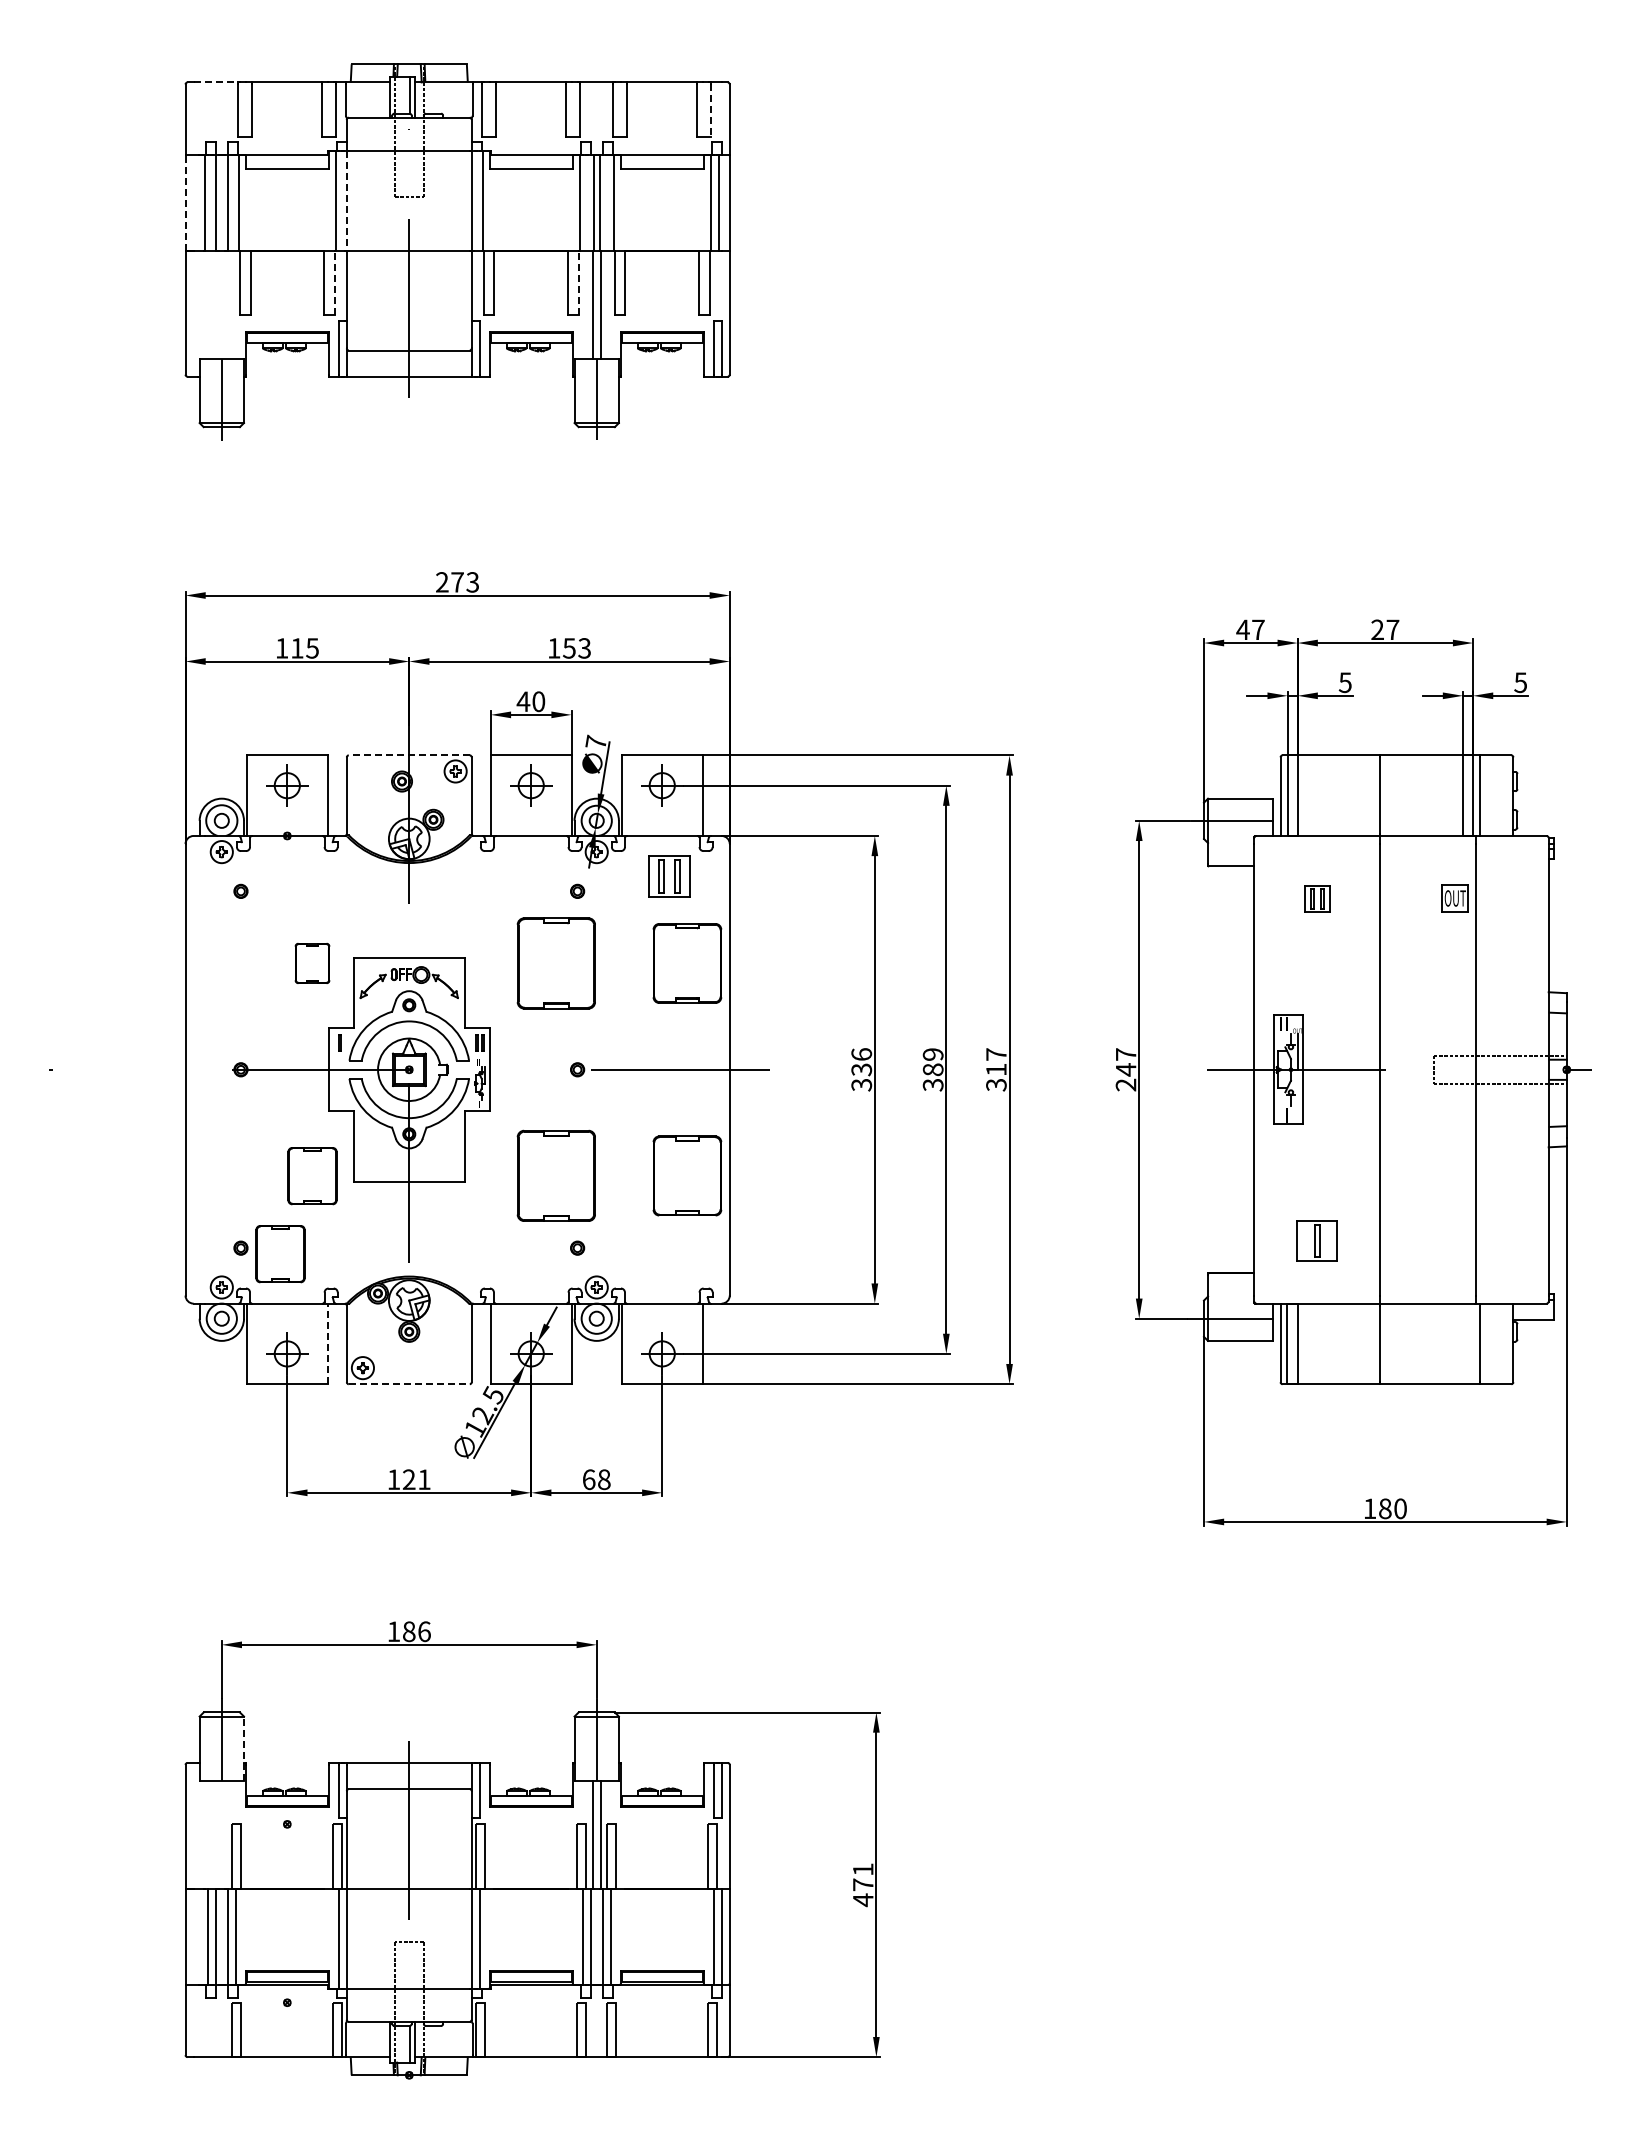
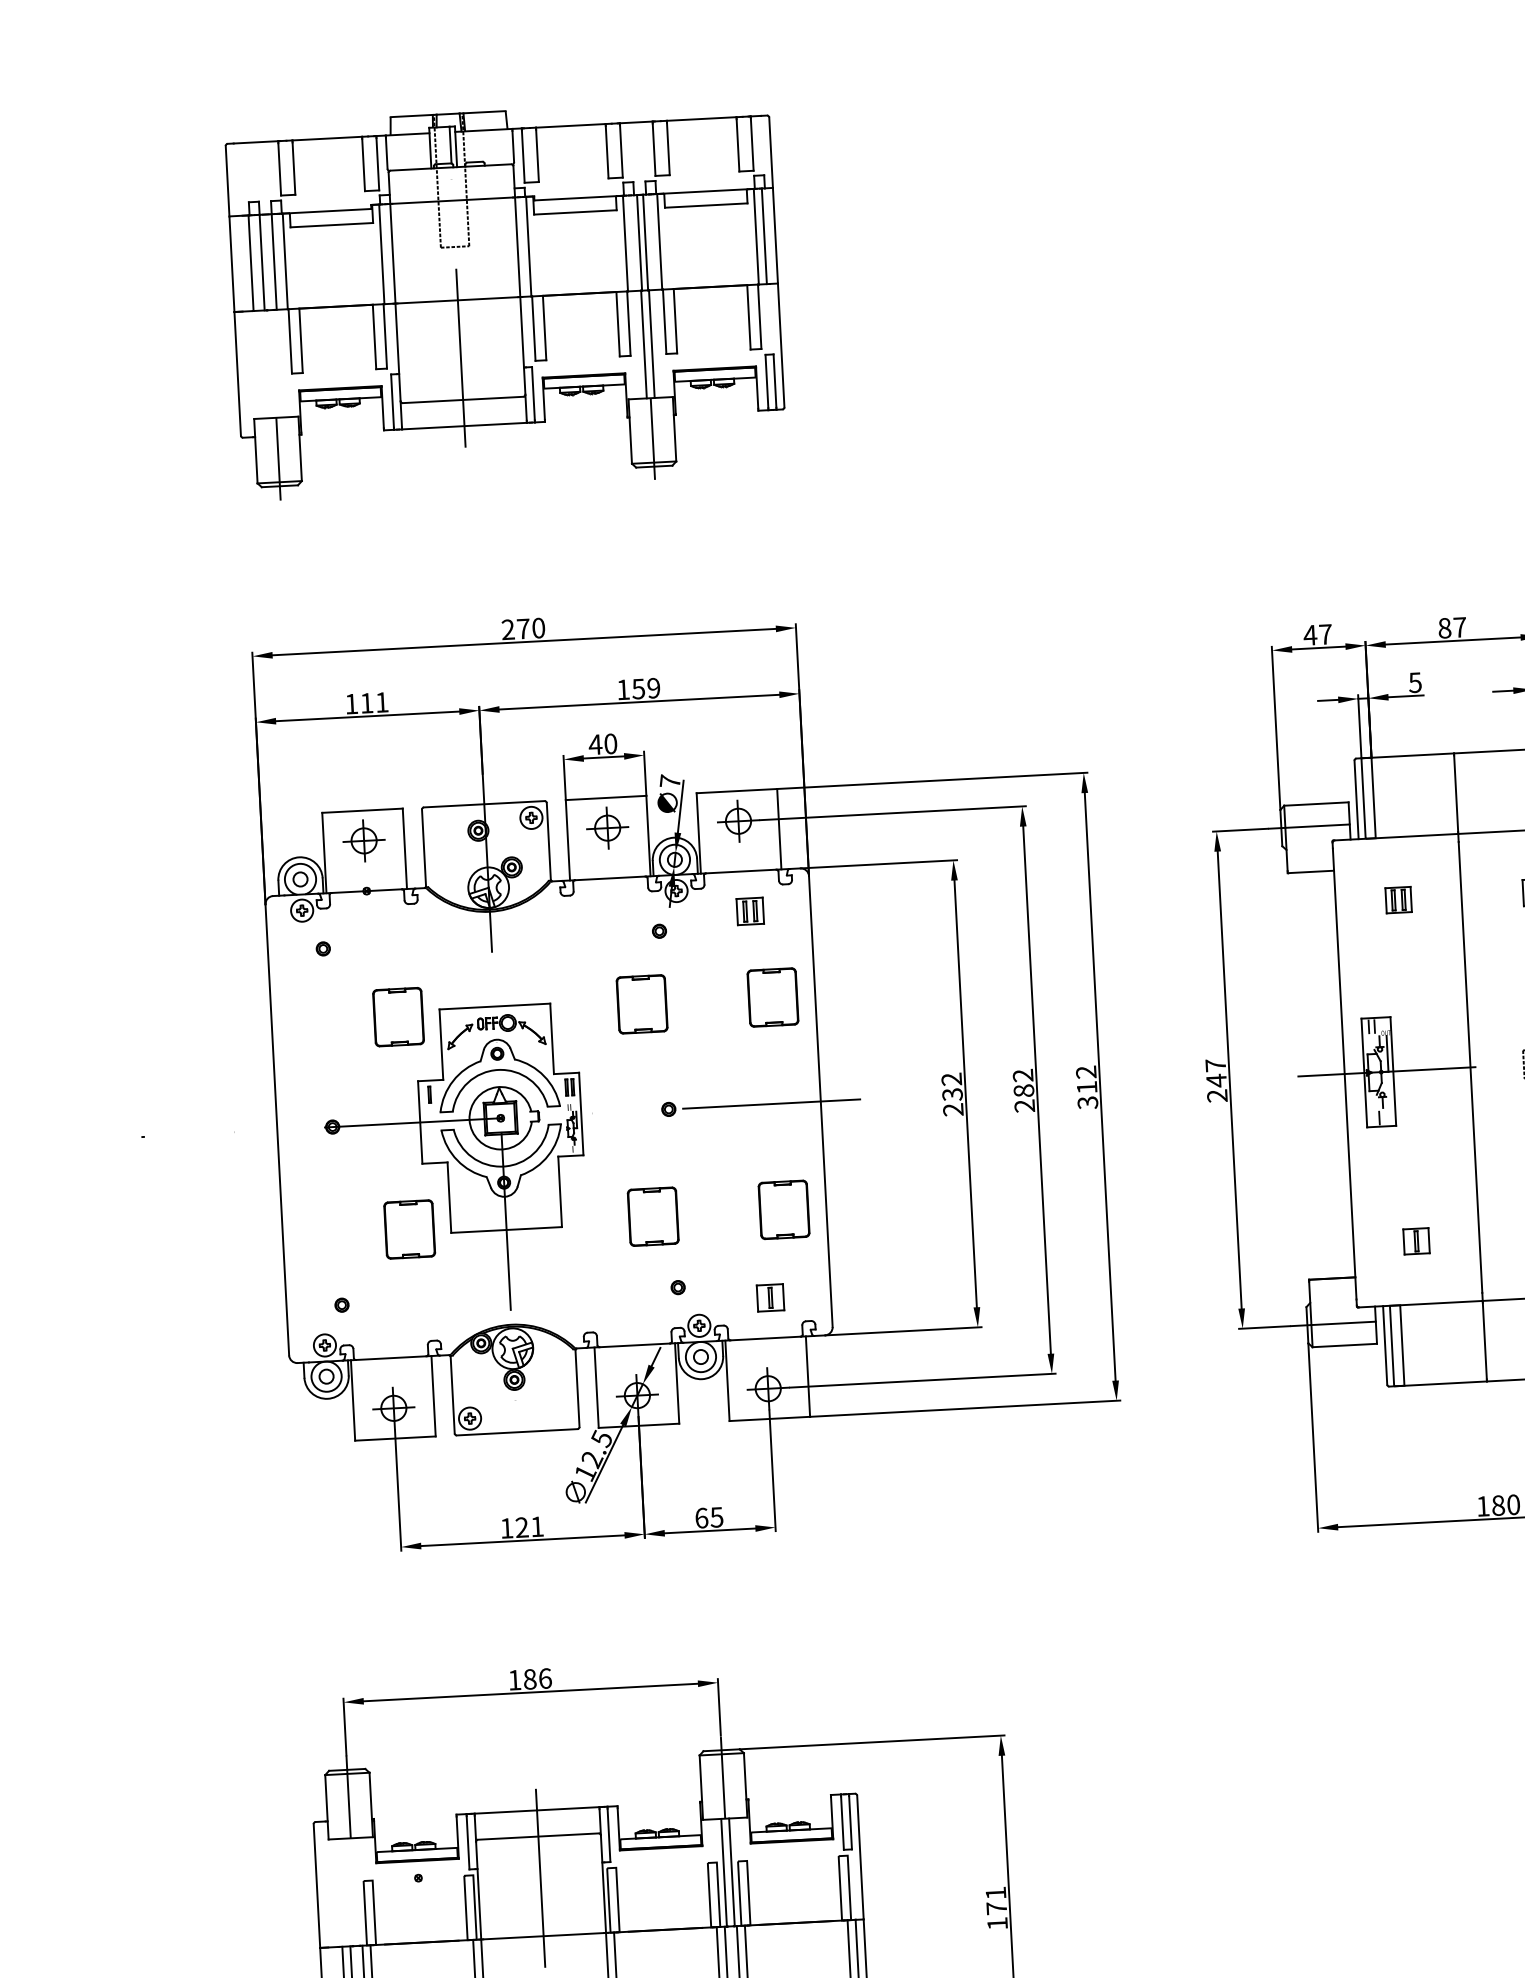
line: (216, 82) -> (256, 142), dashed -> solid
line: (711, 111) -> (752, 145), dashed -> solid
line: (346, 200) -> (392, 253), dashed -> solid
line: (185, 202) -> (231, 263), dashed -> solid
line: (334, 282) -> (384, 335), dashed -> solid
line: (578, 282) -> (628, 323), dashed -> solid
text: (472, 582) -> (538, 628), 273 -> 270
text: (1377, 629) -> (1444, 627), 27 -> 87
text: (312, 648) -> (382, 702), 115 -> 111
text: (584, 648) -> (653, 688), 153 -> 159
line: (408, 755) -> (483, 804), dashed -> solid
part: (668, 875) -> (749, 910), size x0.62
part: (312, 963) -> (398, 1017), size x1.43
part: (556, 963) -> (642, 1004), size x0.62
part: (687, 963) -> (773, 997), size x0.71
text: (996, 1054) -> (1086, 1072), 317 -> 312
text: (861, 1069) -> (952, 1094), 336 -> 232
text: (933, 1069) -> (1024, 1090), 389 -> 282
part: (556, 1176) -> (653, 1217), size x0.62
part: (687, 1176) -> (784, 1210), size x0.71
part: (1317, 1240) -> (1416, 1241), size x0.62
part: (280, 1254) -> (381, 1309), removed
part: (668, 1262) -> (769, 1297), added
line: (327, 1343) -> (433, 1395), dashed -> solid
line: (409, 1384) -> (517, 1432), dashed -> solid
text: (603, 1479) -> (716, 1517), 68 -> 65
line: (244, 1748) -> (371, 1804), dashed -> solid
text: (863, 1900) -> (997, 1924), 471 -> 171

